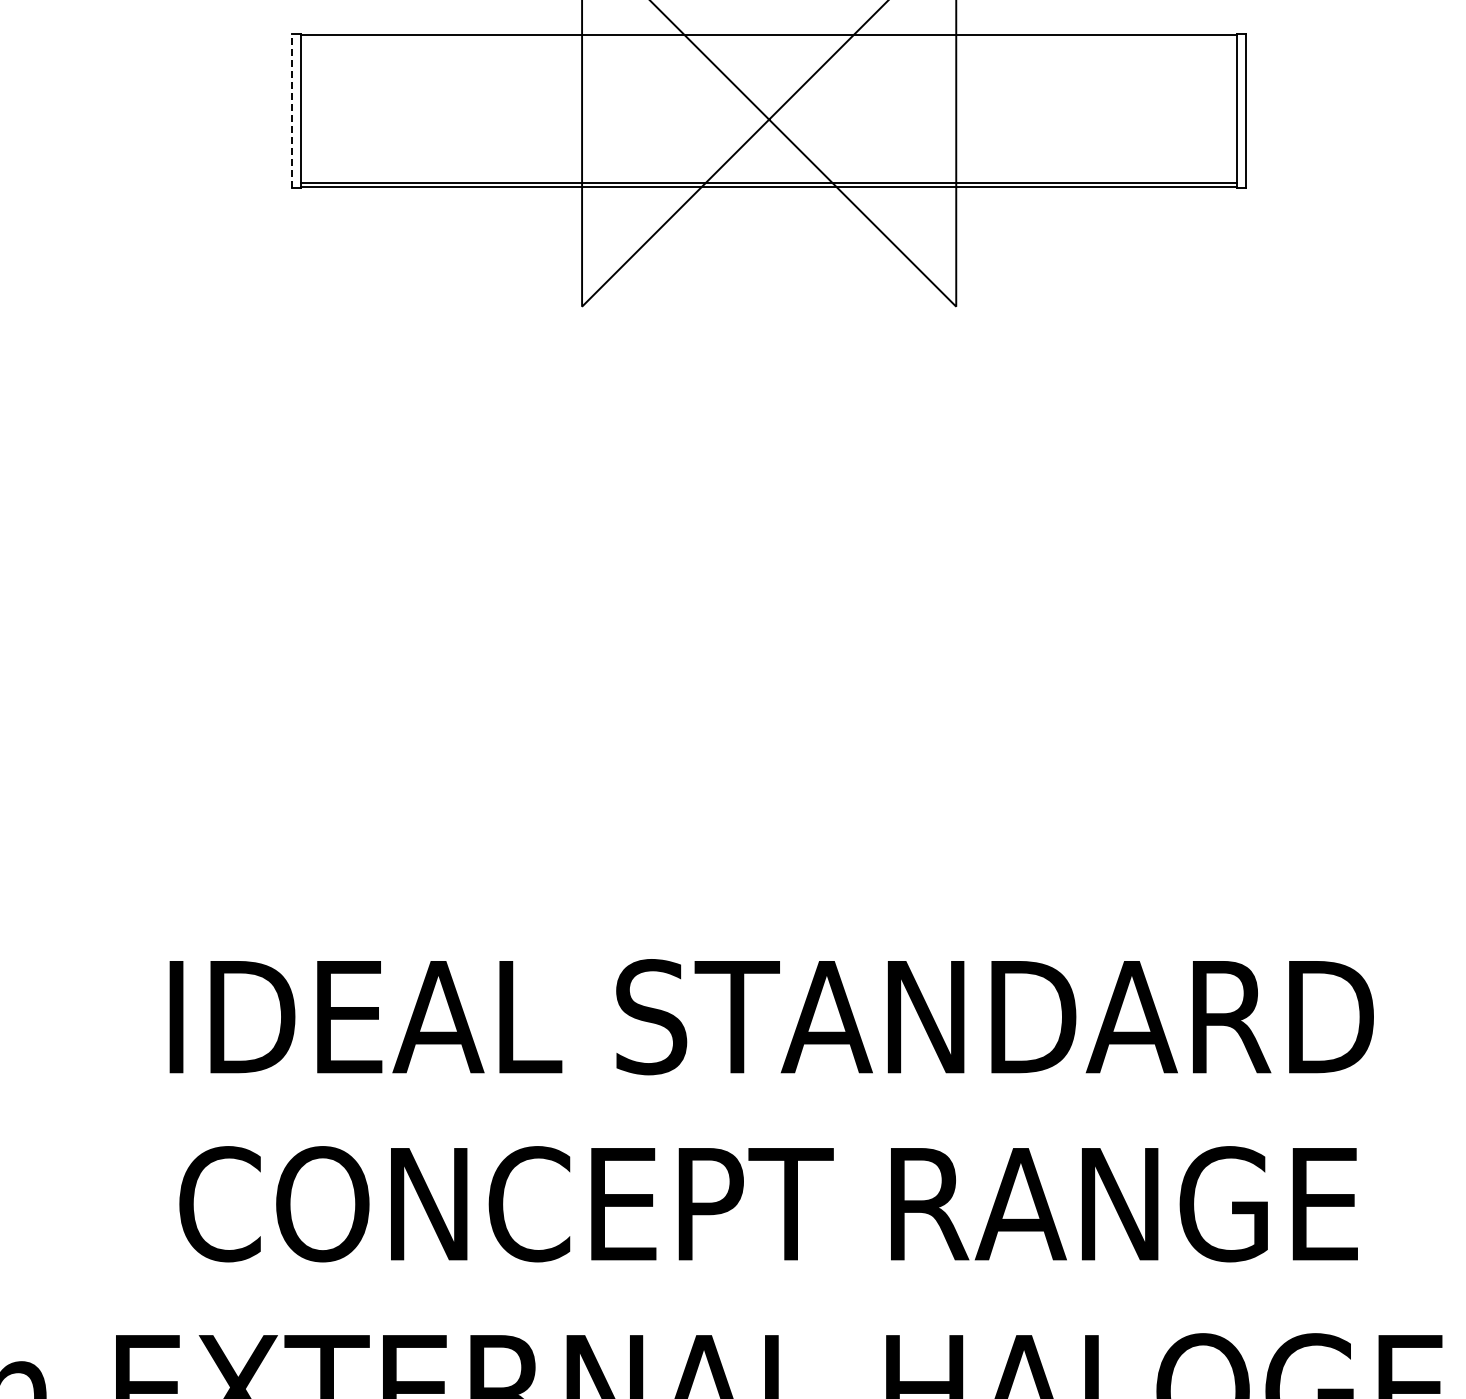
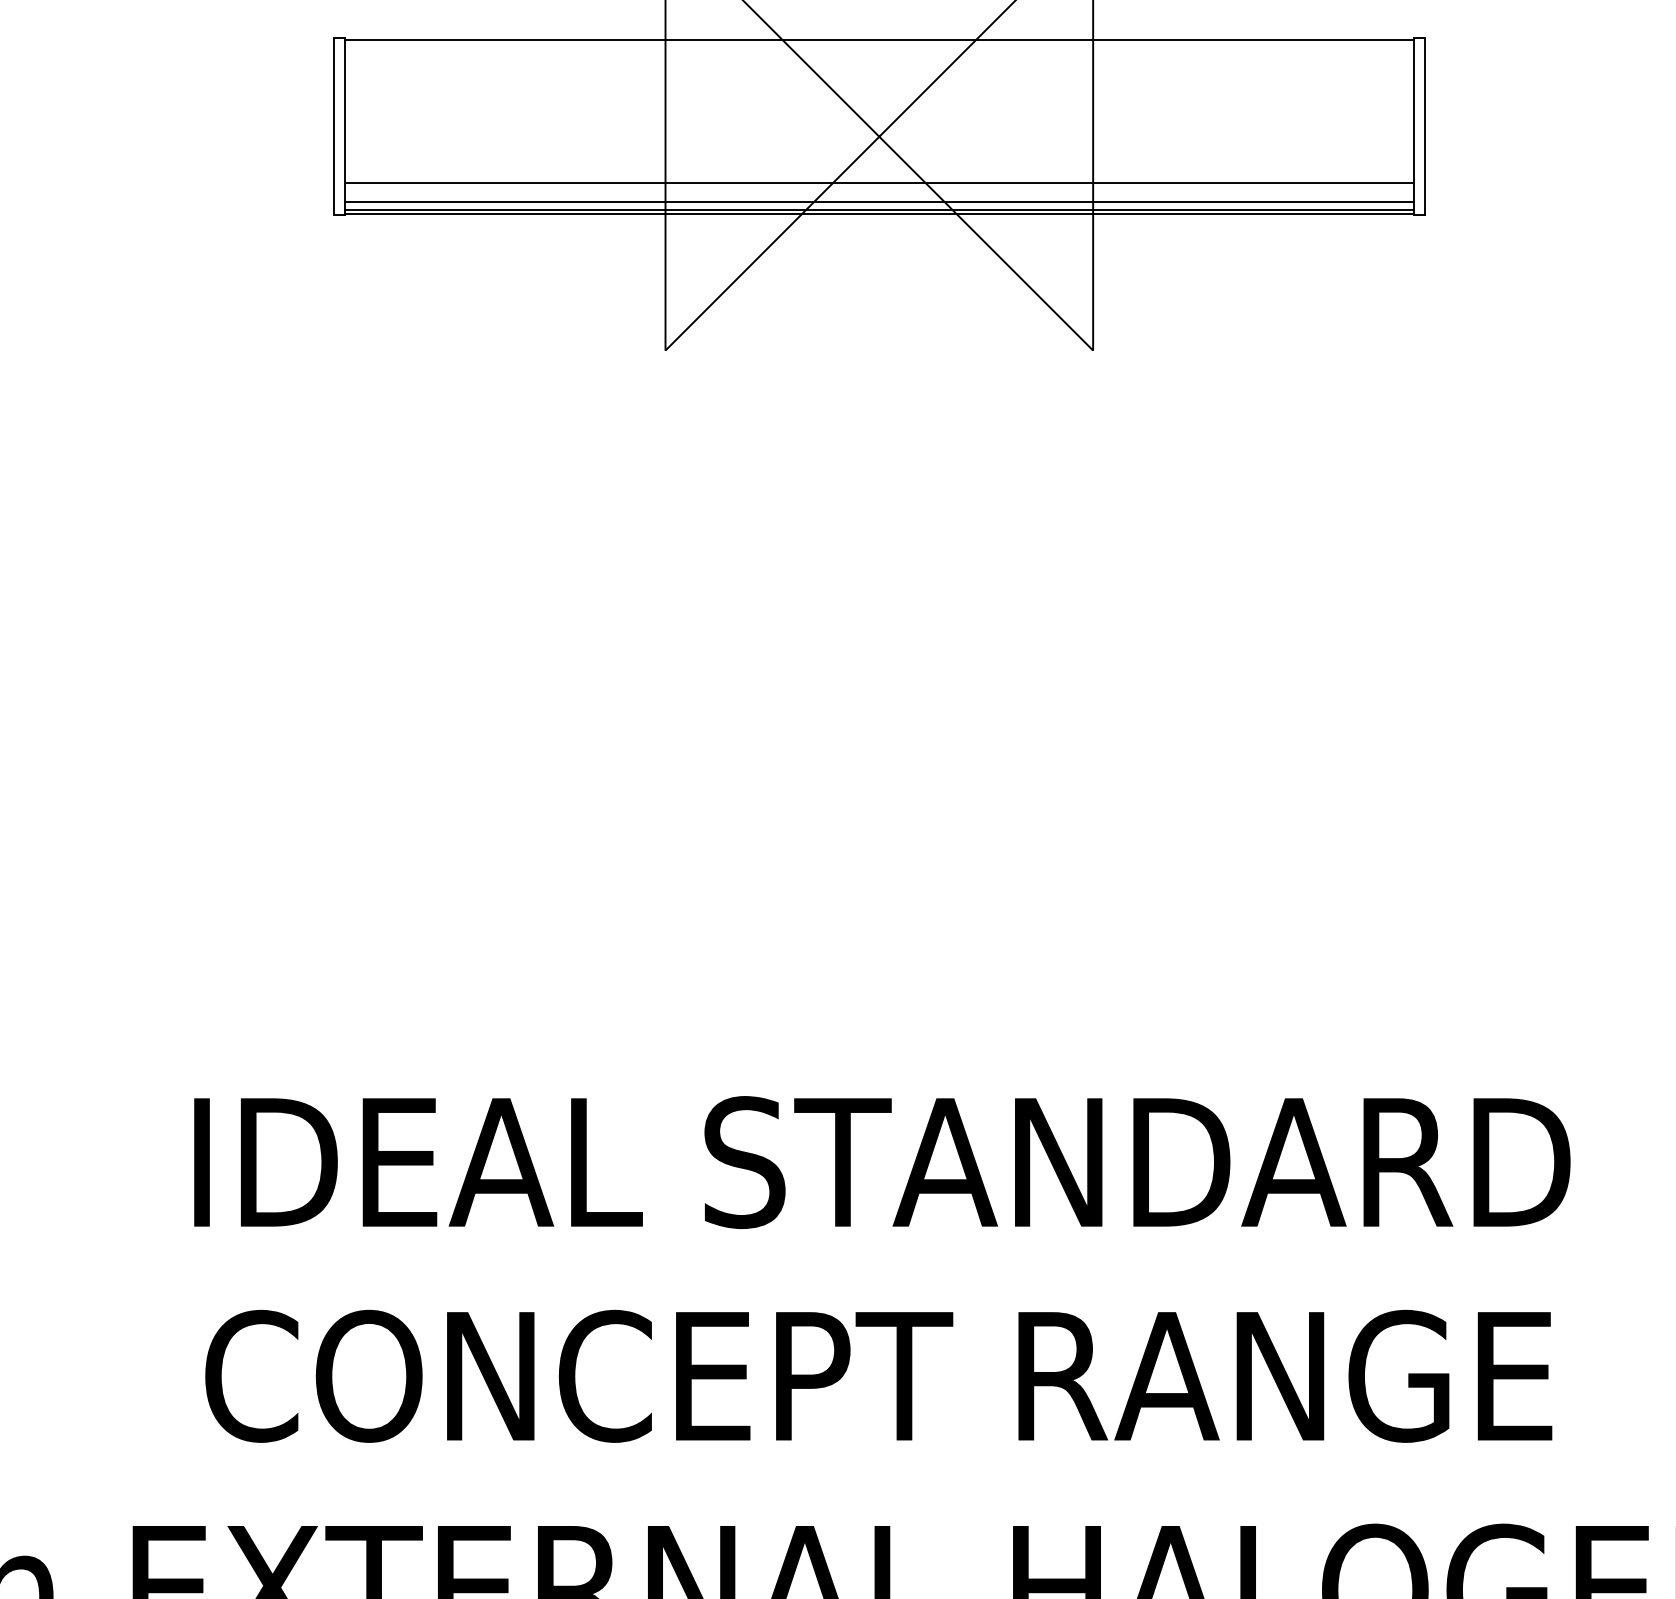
line: (292, 110) -> (334, 126), dashed -> solid
line: (768, 160) -> (878, 183), added
line: (768, 176) -> (878, 201), added

